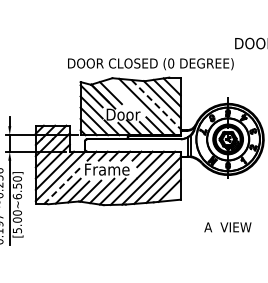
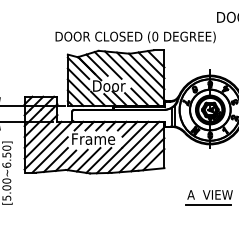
line: (122, 93) -> (108, 65), added
line: (156, 104) -> (141, 76), dashed -> solid
line: (62, 185) -> (50, 154), dashed -> solid
line: (225, 238) -> (207, 205), added

